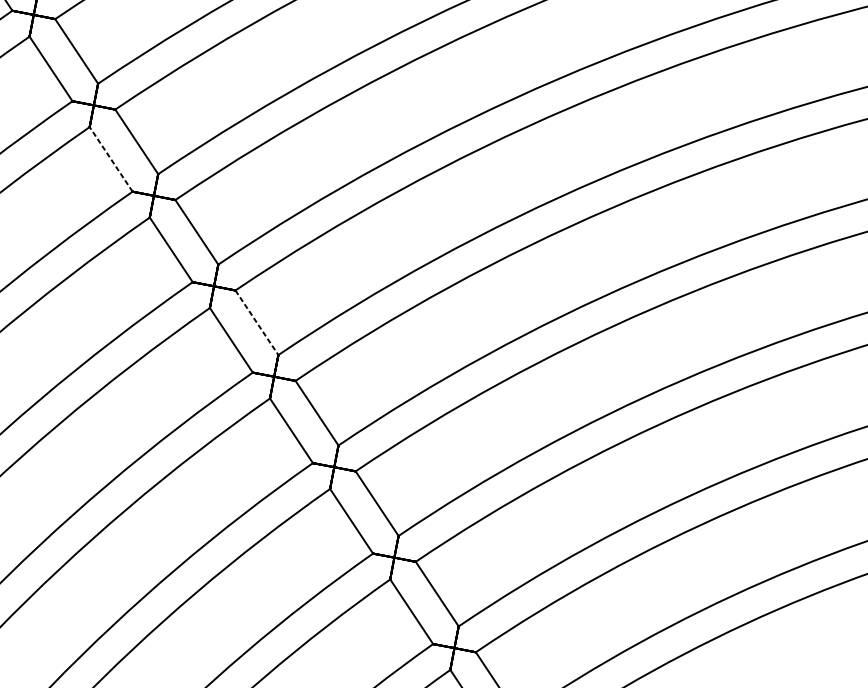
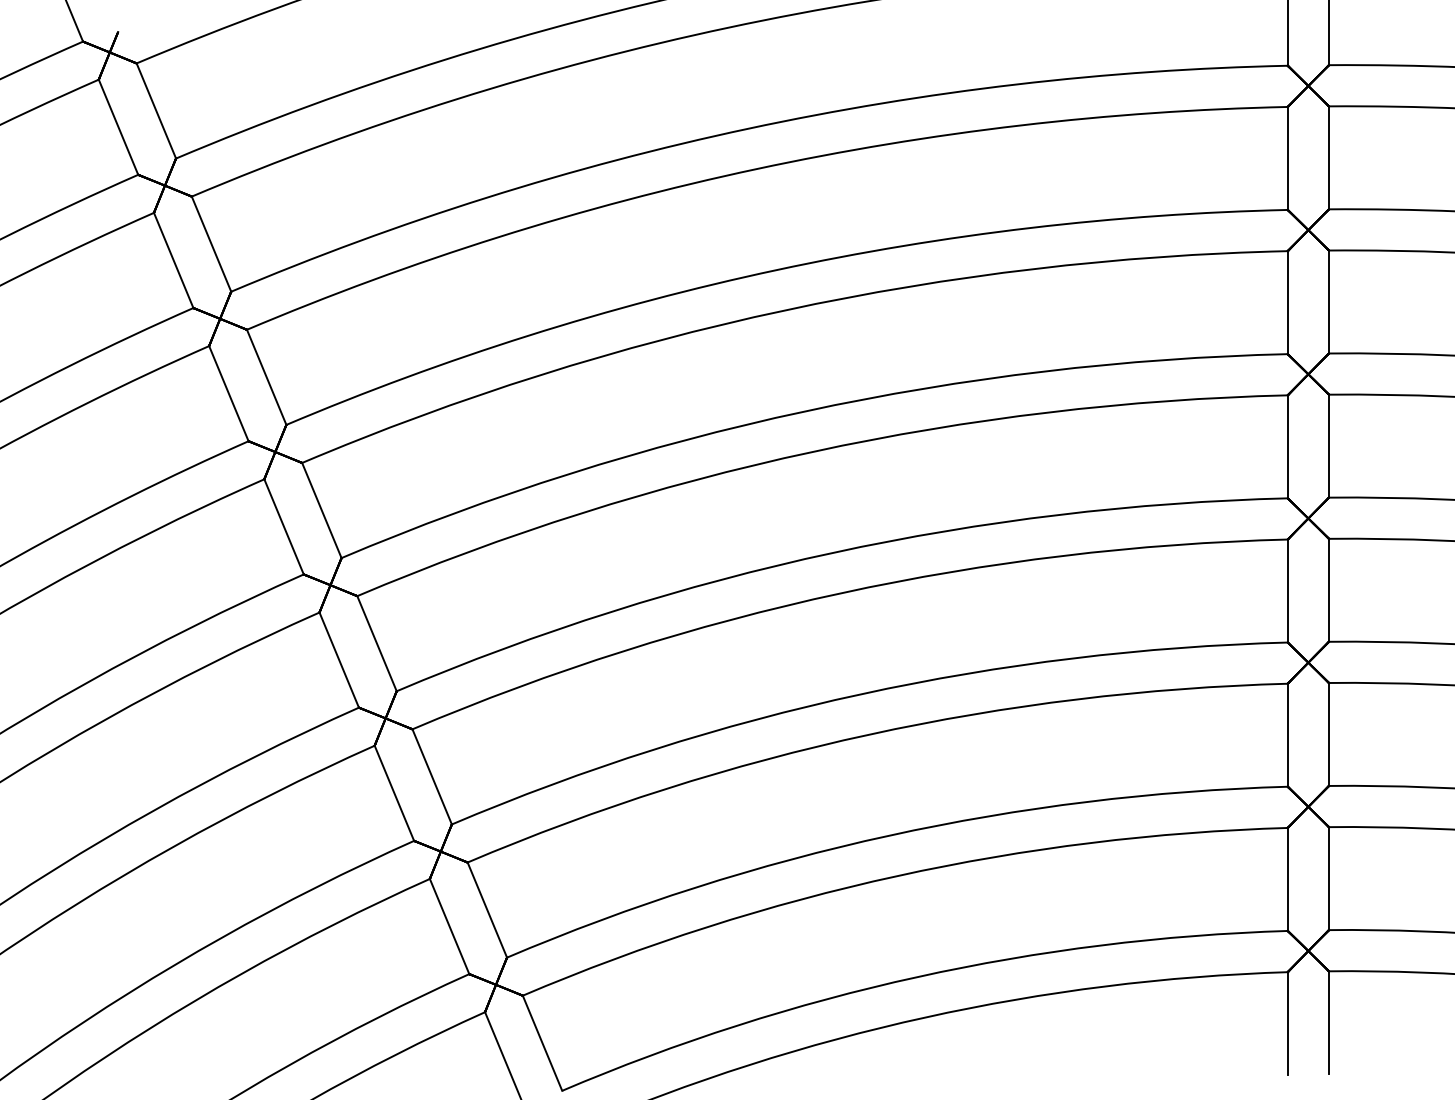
line: (111, 159) -> (173, 260), dashed -> solid
line: (257, 322) -> (322, 510), dashed -> solid

